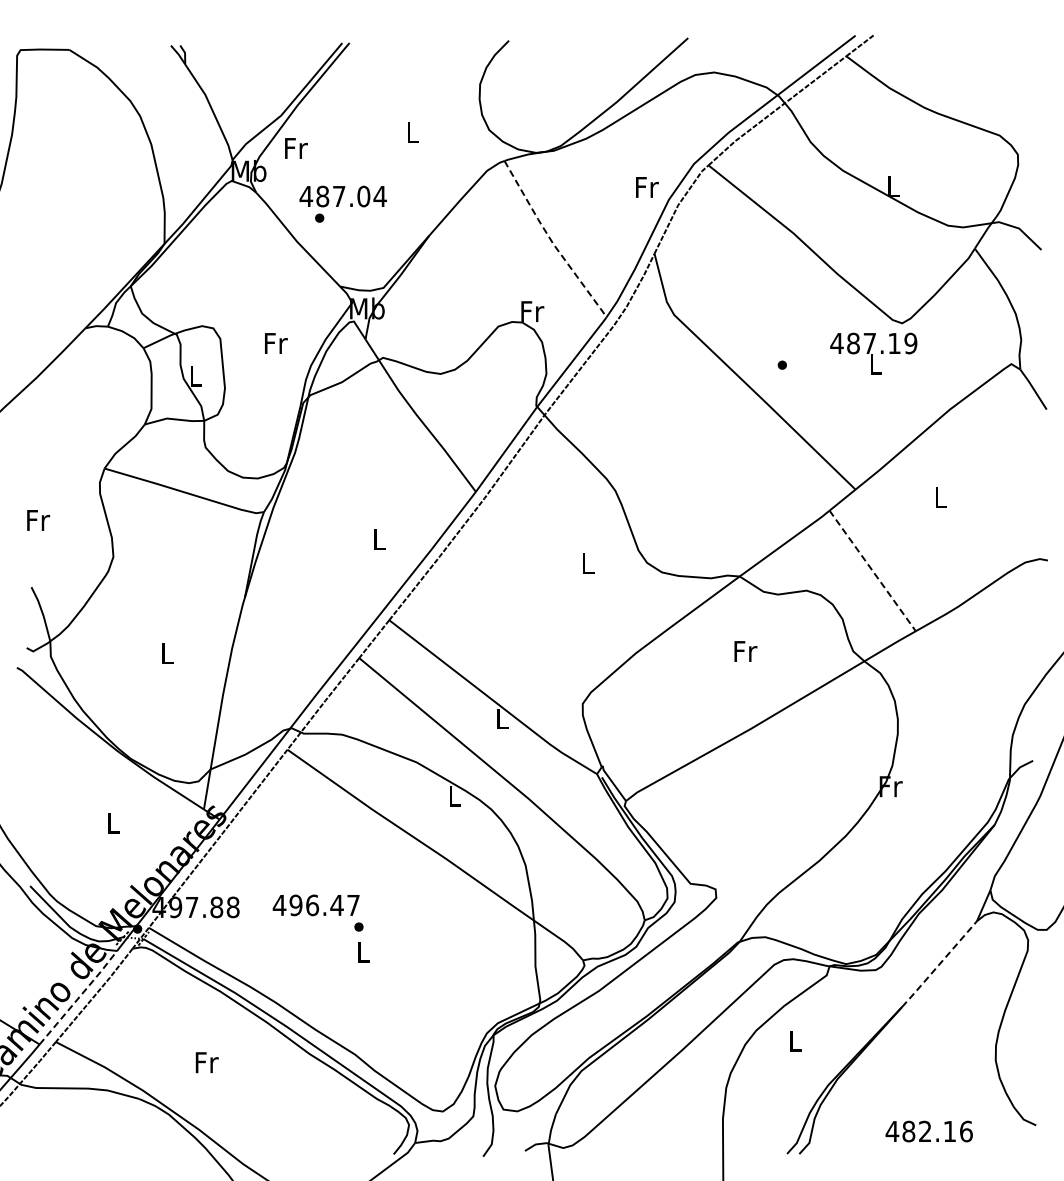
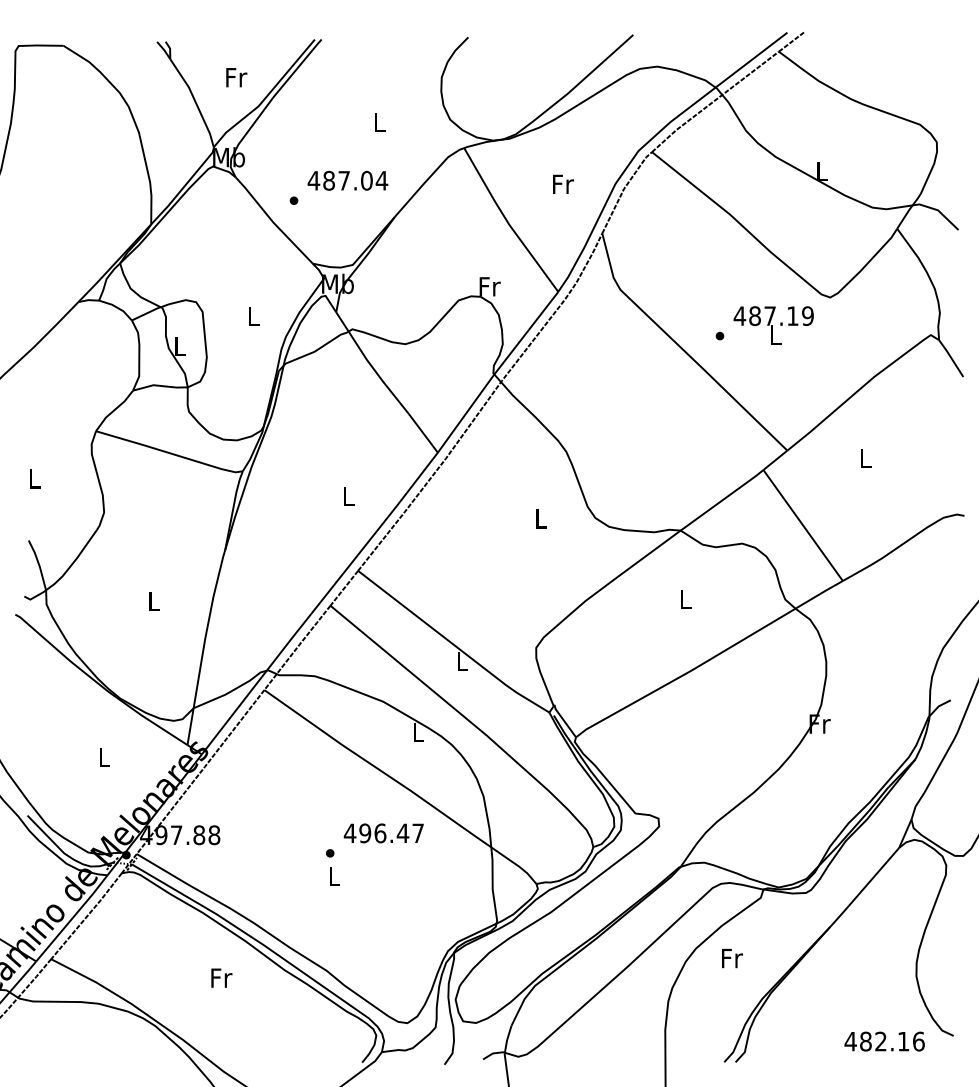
text: (296, 148) -> (236, 77), moved
text: (647, 187) -> (563, 184), moved
text: (342, 196) -> (347, 180), moved
line: (551, 241) -> (507, 222), dashed -> solid
text: (276, 343) -> (254, 316), Fr -> L
text: (873, 353) -> (773, 325), moved
text: (38, 520) -> (35, 479), Fr -> L
line: (872, 571) -> (802, 526), dashed -> solid
text: (745, 651) -> (686, 599), Fr -> L
text: (315, 905) -> (383, 833), moved
line: (939, 964) -> (864, 887), dashed -> solid
line: (79, 997) -> (72, 918), dashed -> solid
text: (795, 1040) -> (732, 957), L -> Fr
text: (206, 1062) -> (221, 978), moved
text: (928, 1131) -> (883, 1041), moved

